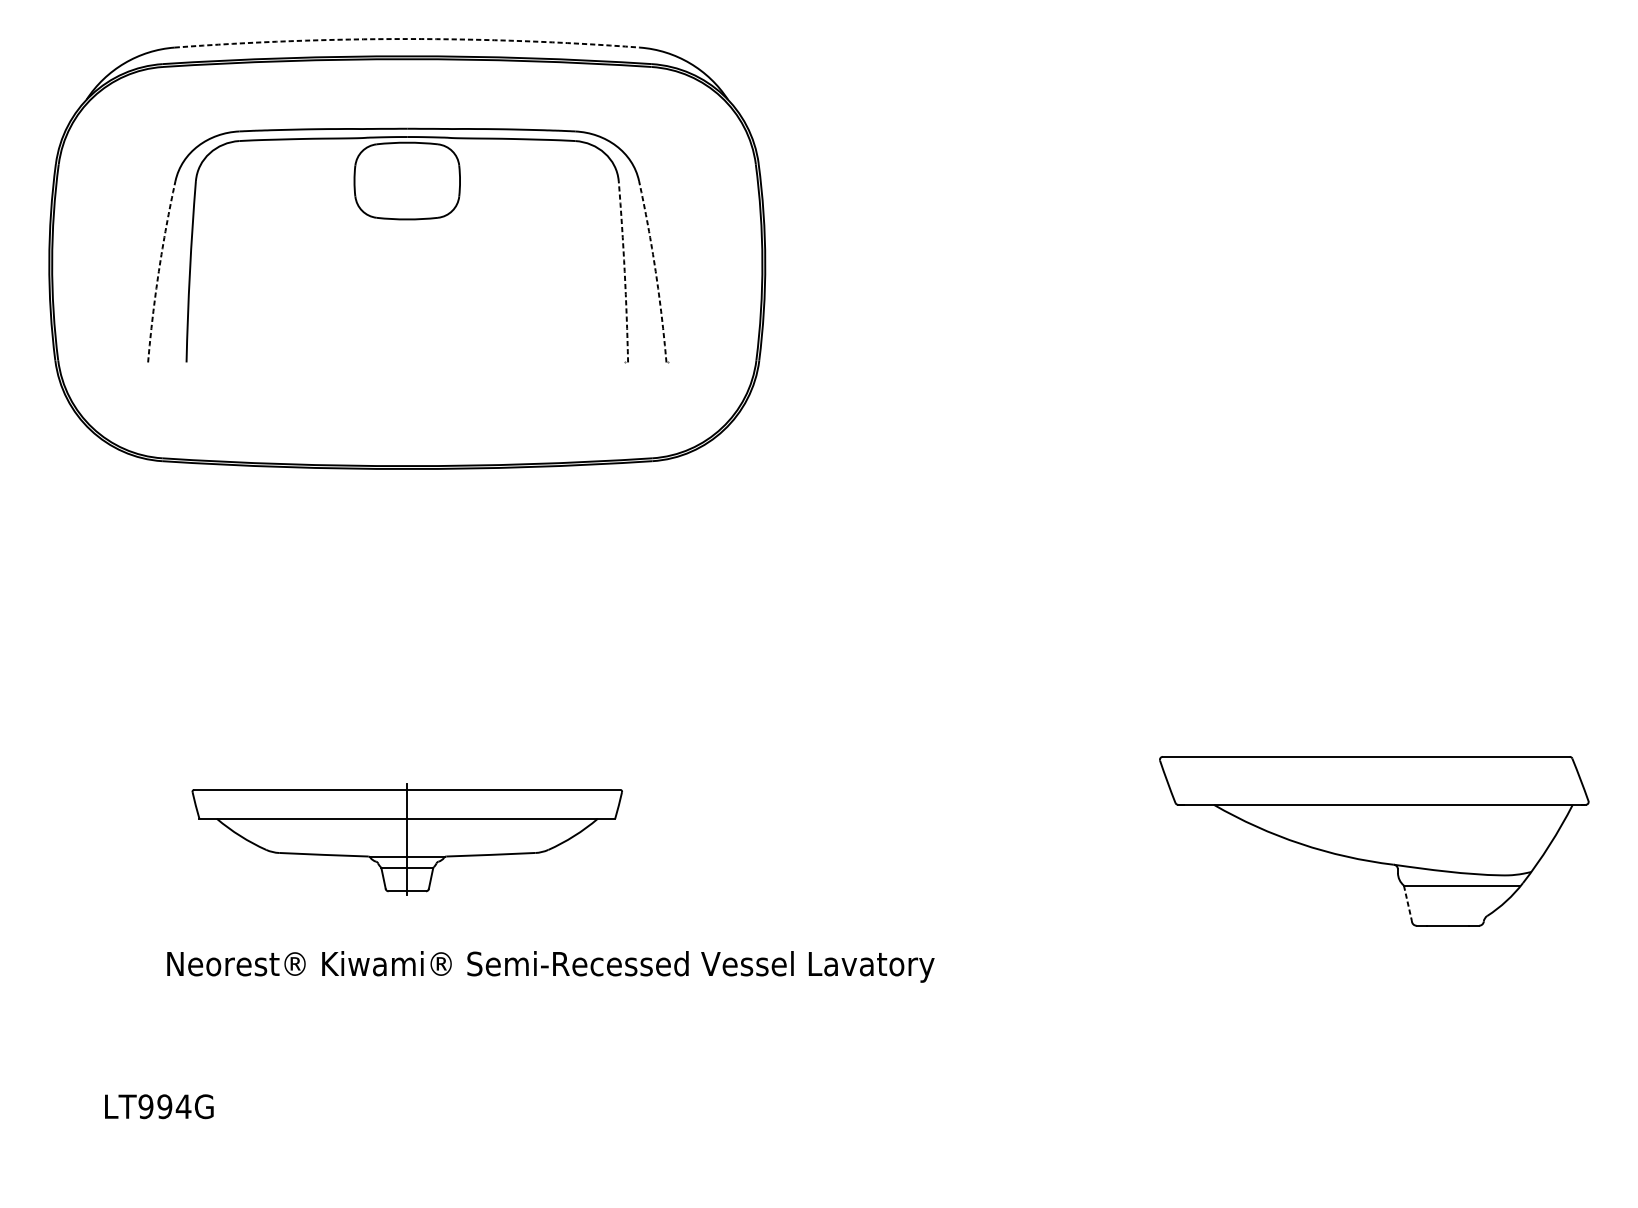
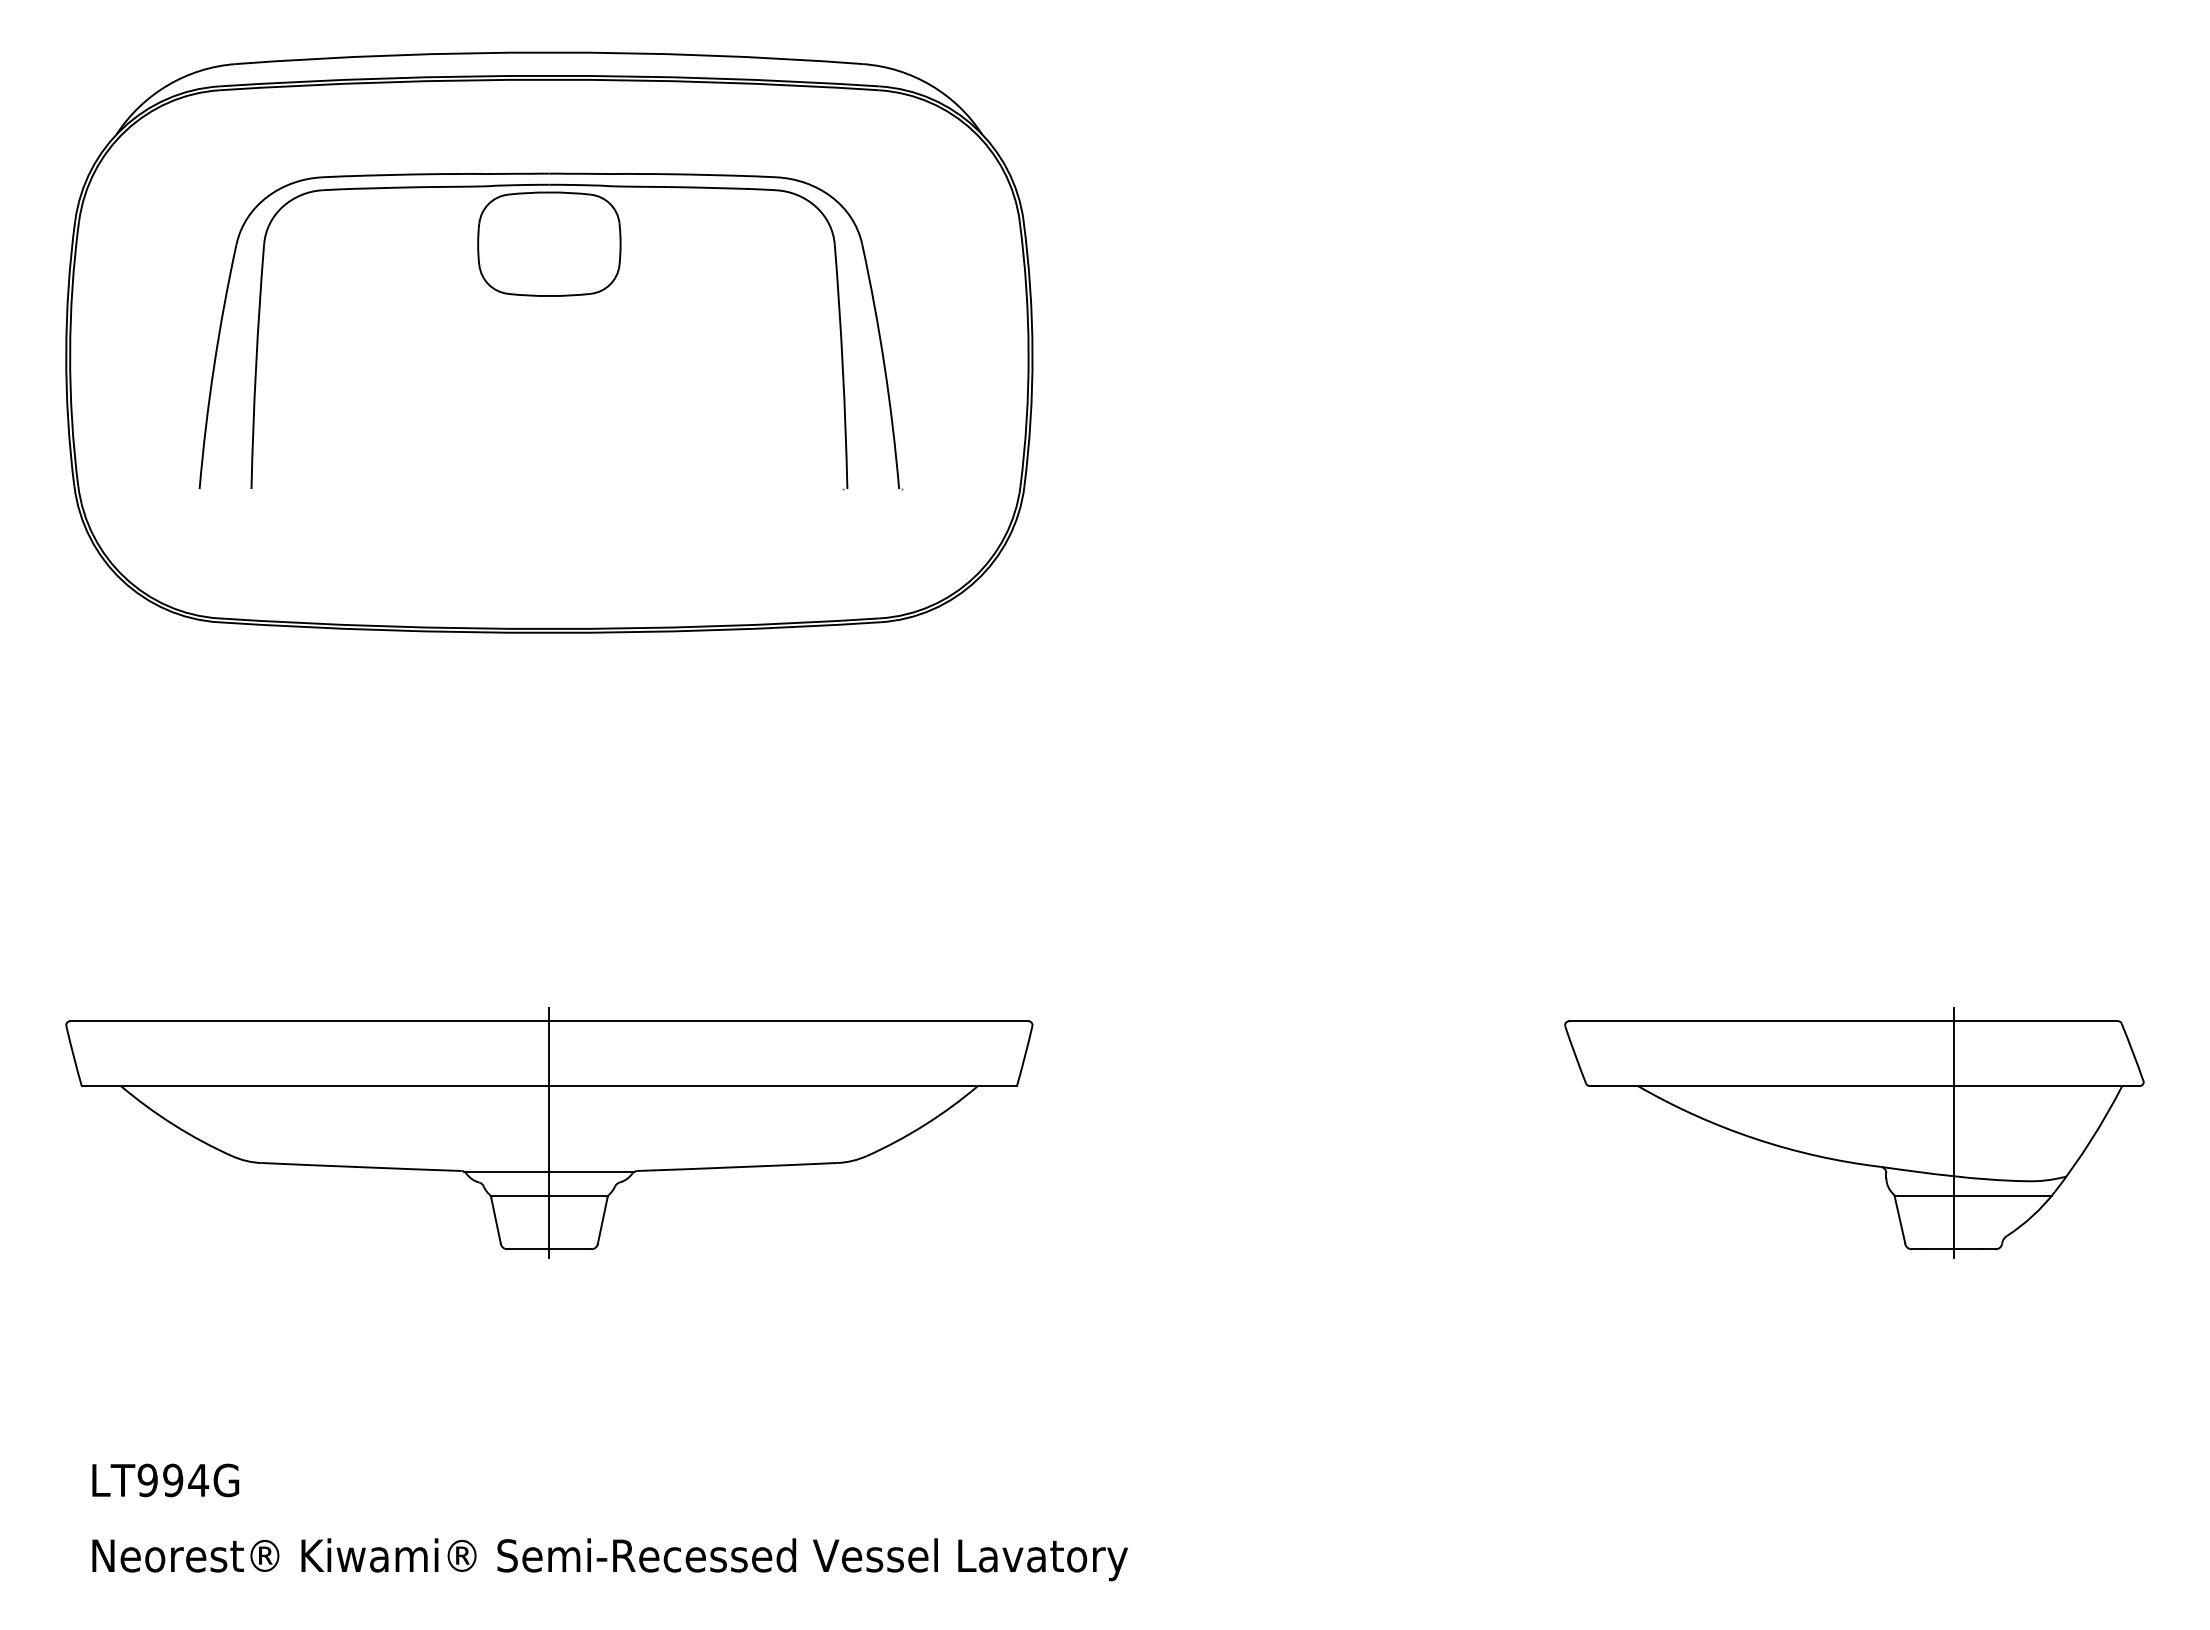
arc: (407, 38) -> (549, 52), dashed -> solid
arc: (159, 271) -> (214, 366), dashed -> solid
arc: (624, 271) -> (842, 366), dashed -> solid
arc: (655, 271) -> (884, 366), dashed -> solid
part: (407, 839) -> (549, 1132), size x1.67
line: (1447, 840) -> (1953, 1133), added
line: (1407, 903) -> (1899, 1219), dashed -> solid
text: (550, 966) -> (609, 1559), moved
text: (159, 1106) -> (165, 1480), moved

